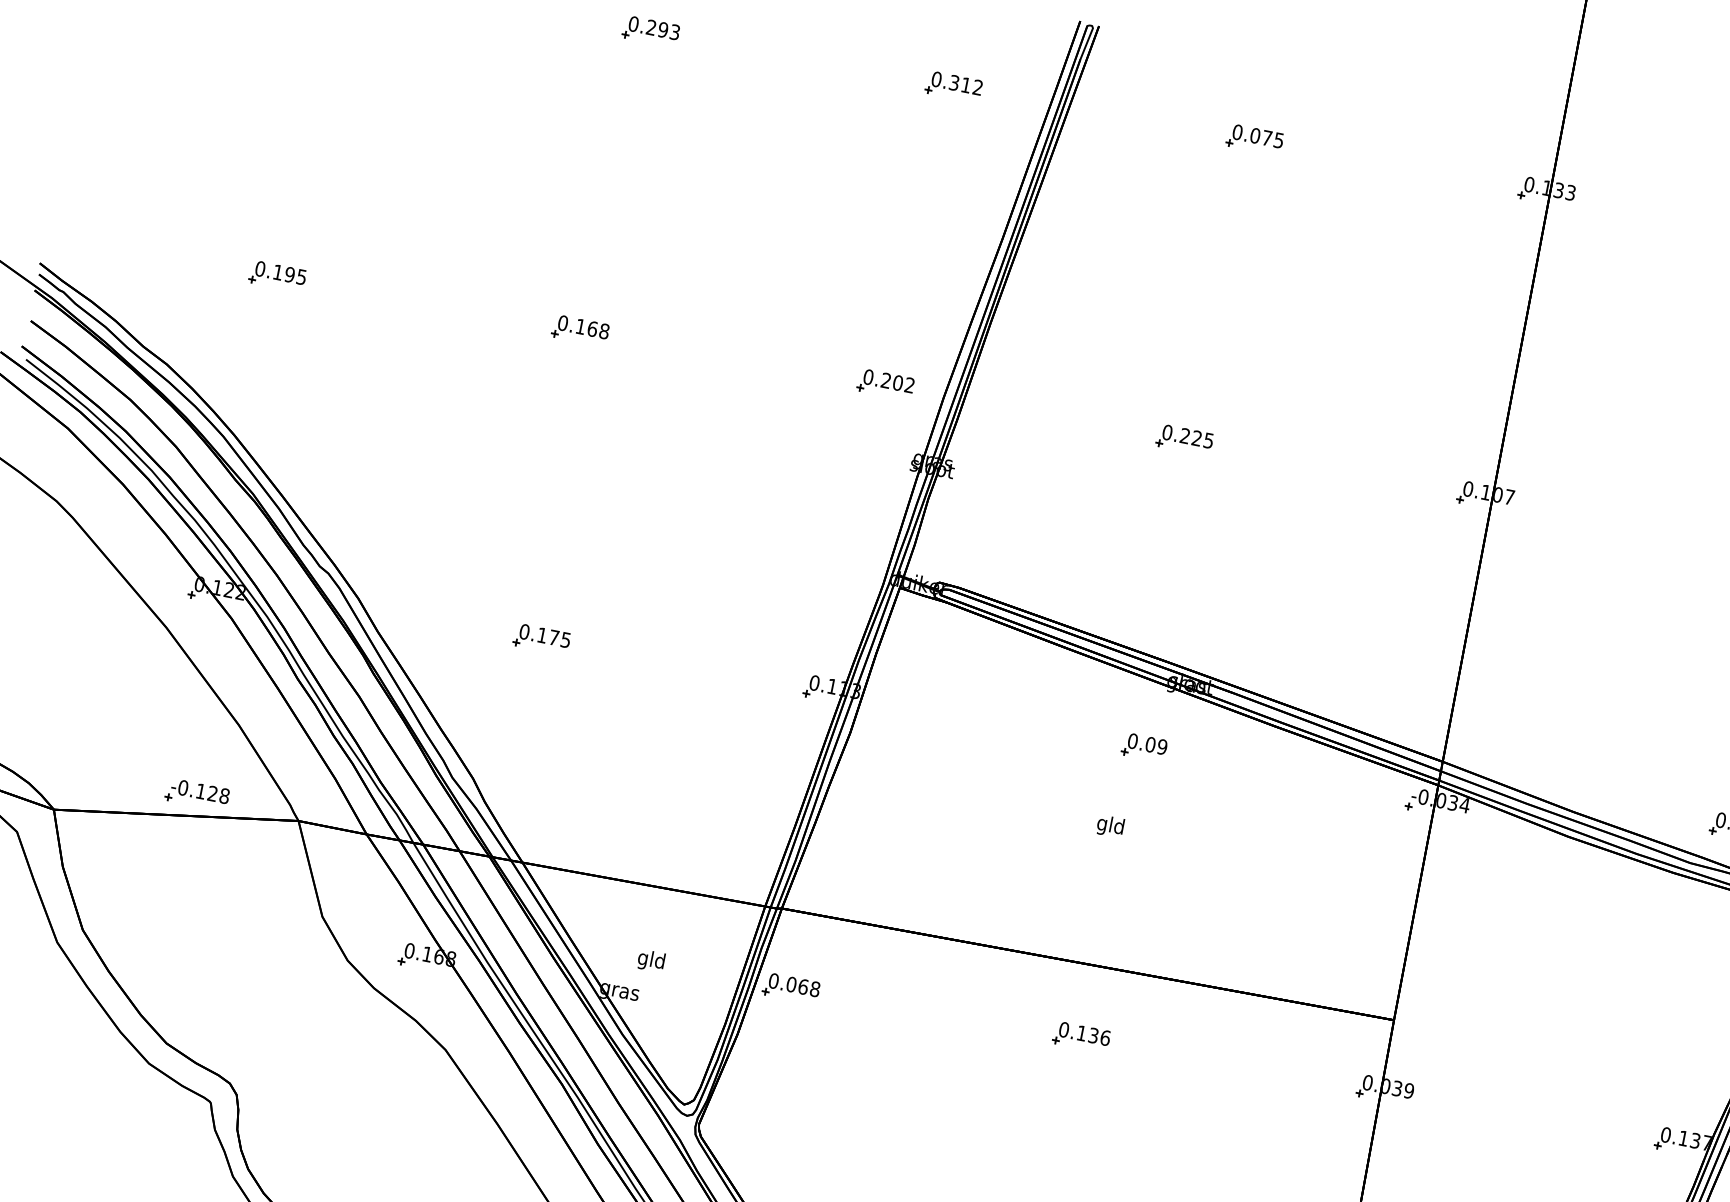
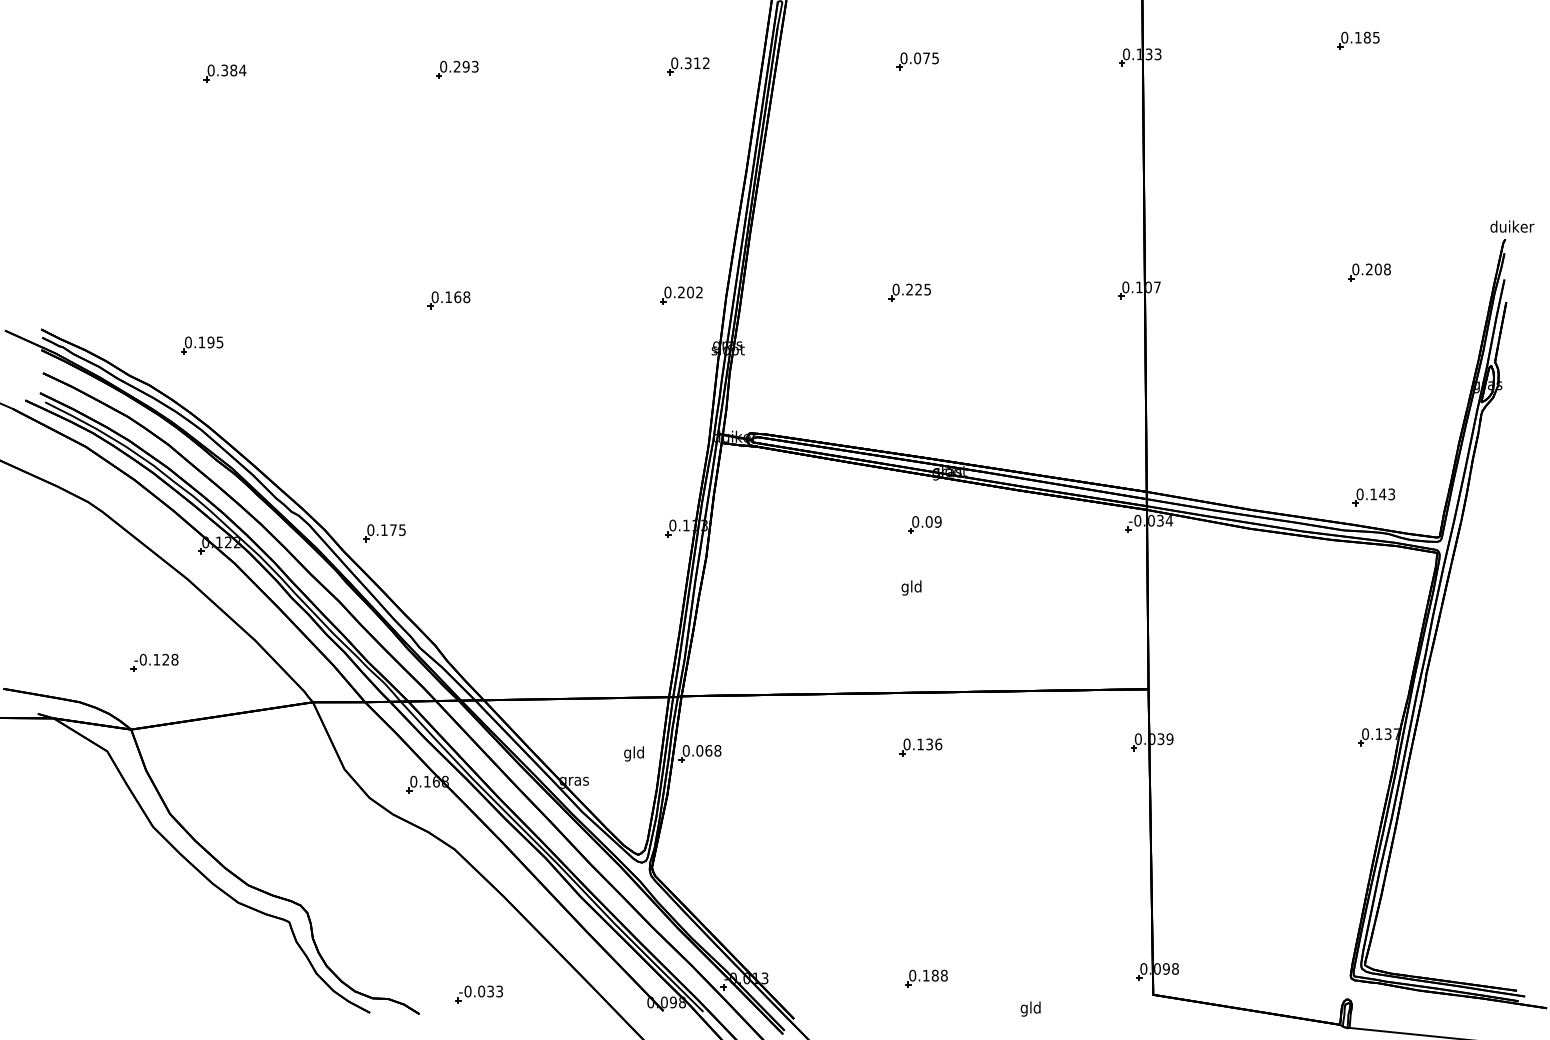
part: (277, 276) -> (202, 345), moved
part: (541, 639) -> (384, 533), moved
part: (197, 794) -> (154, 662), moved
text: (650, 960) -> (633, 753), moved

